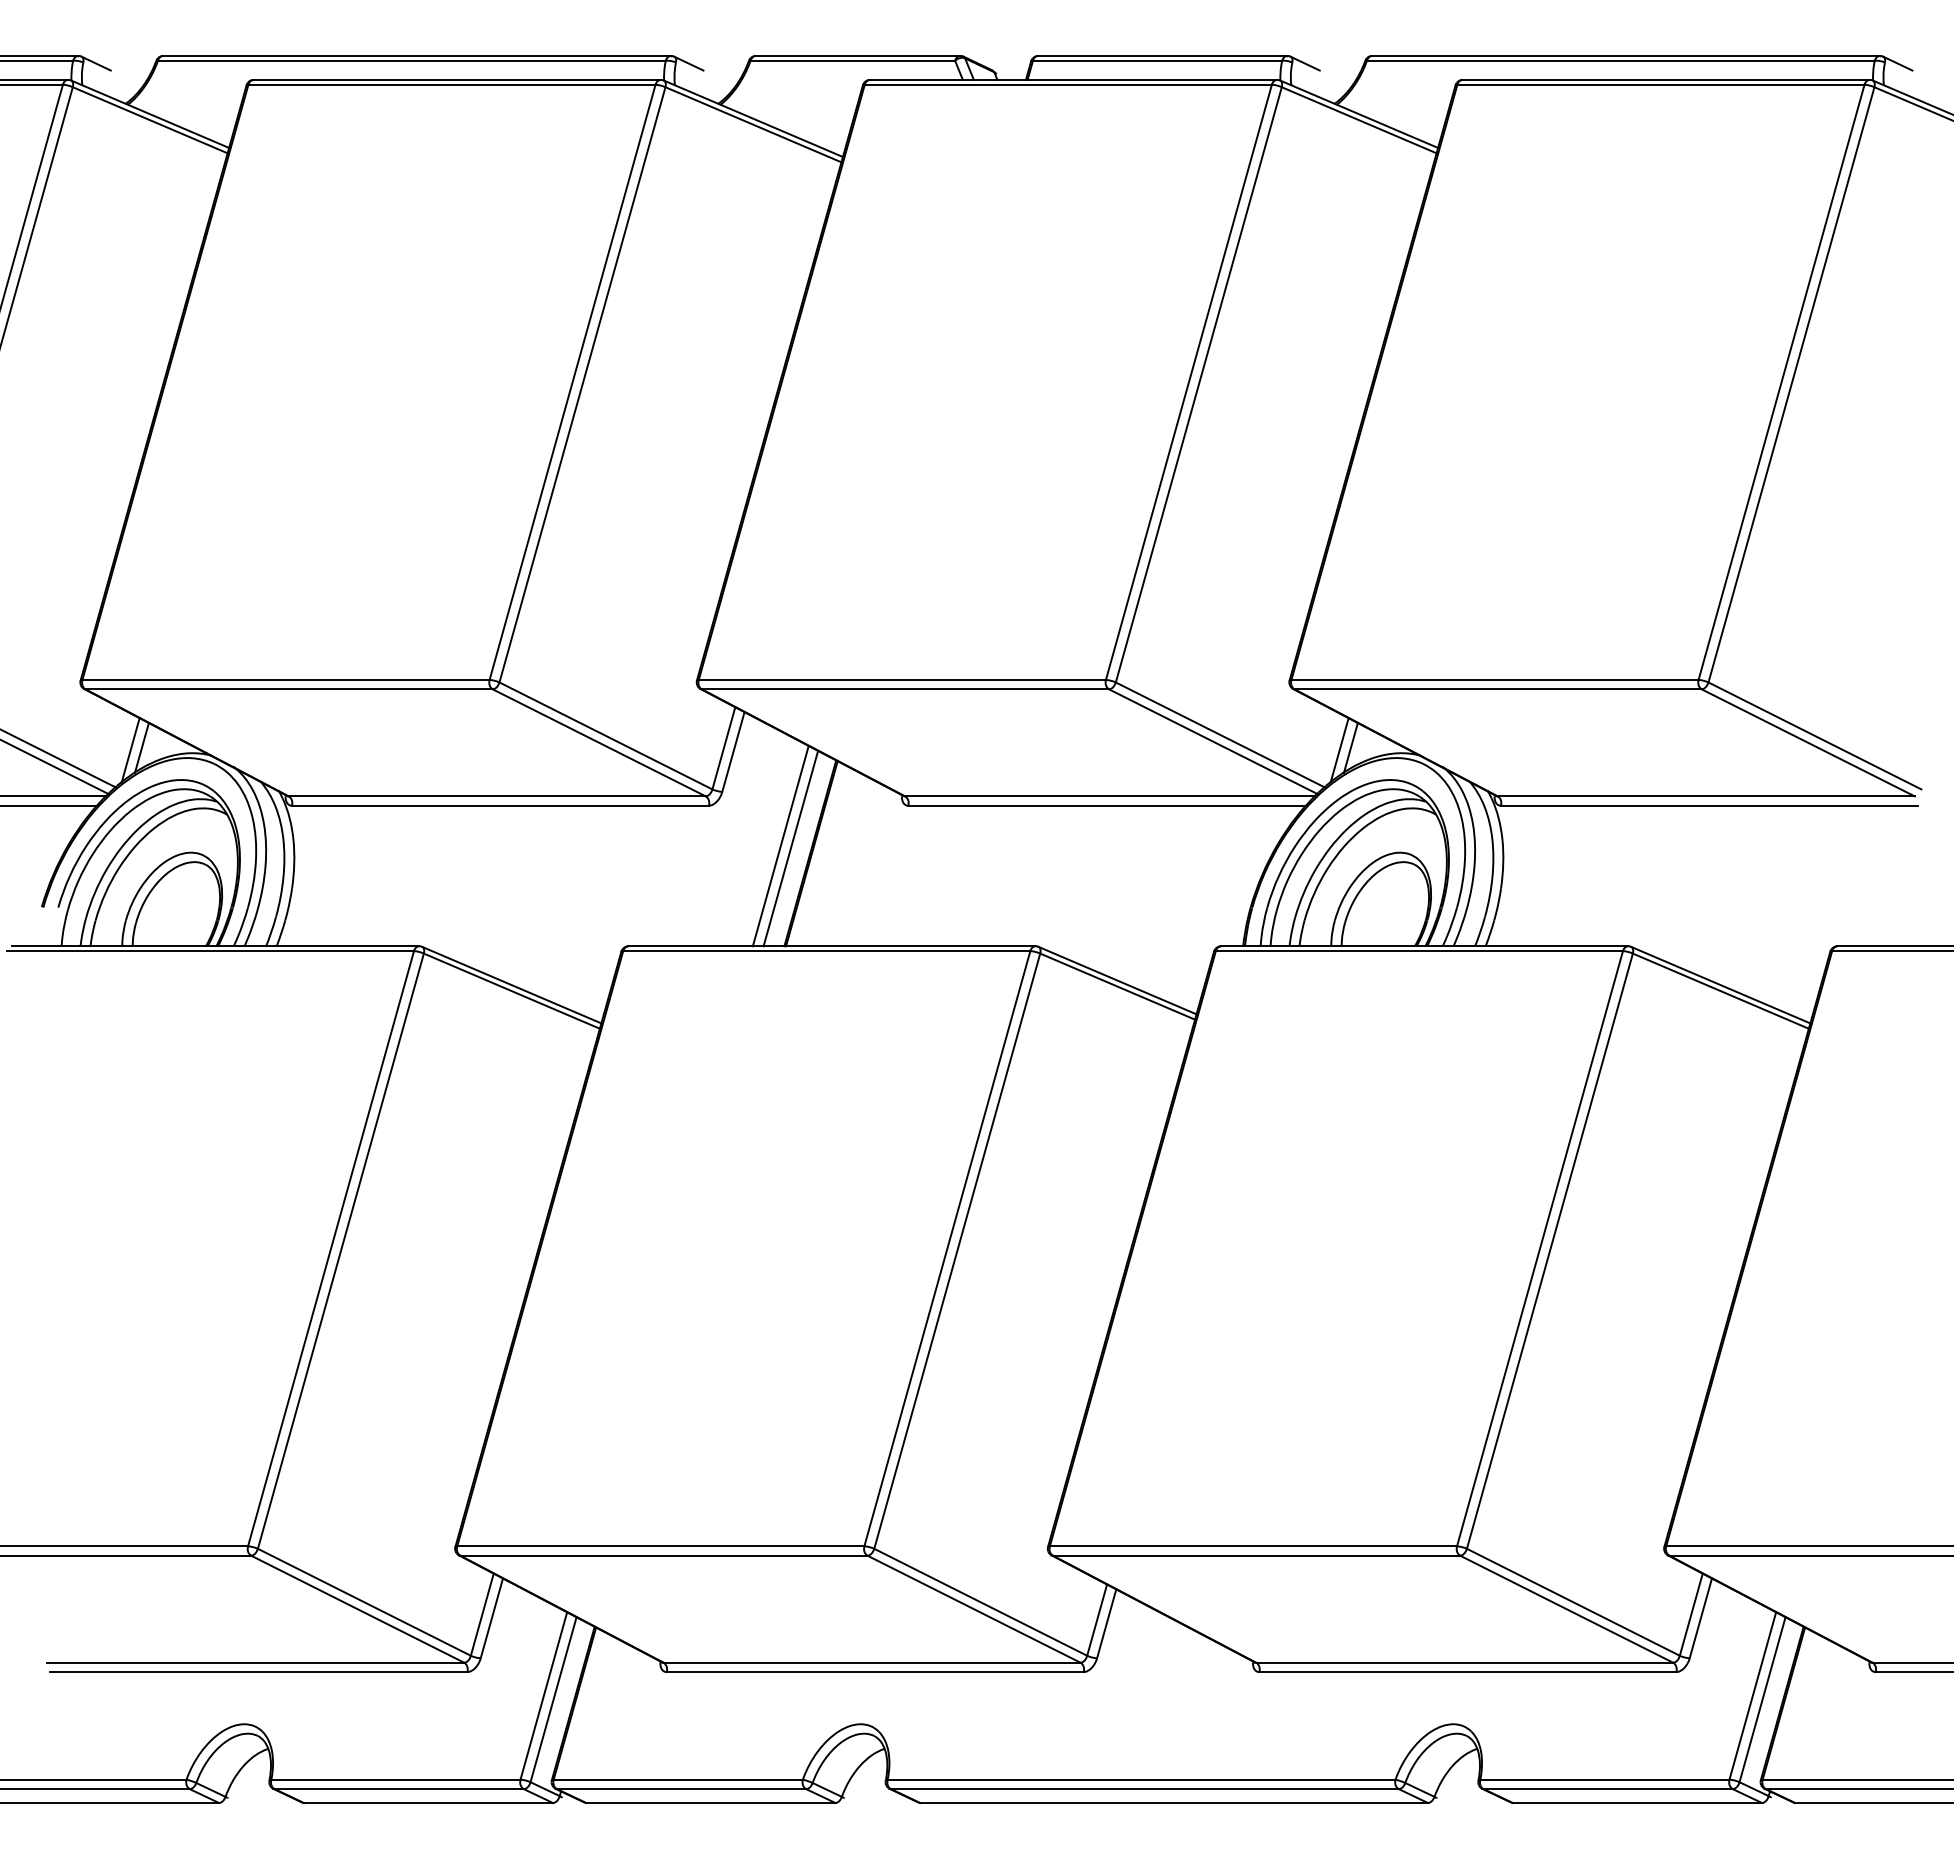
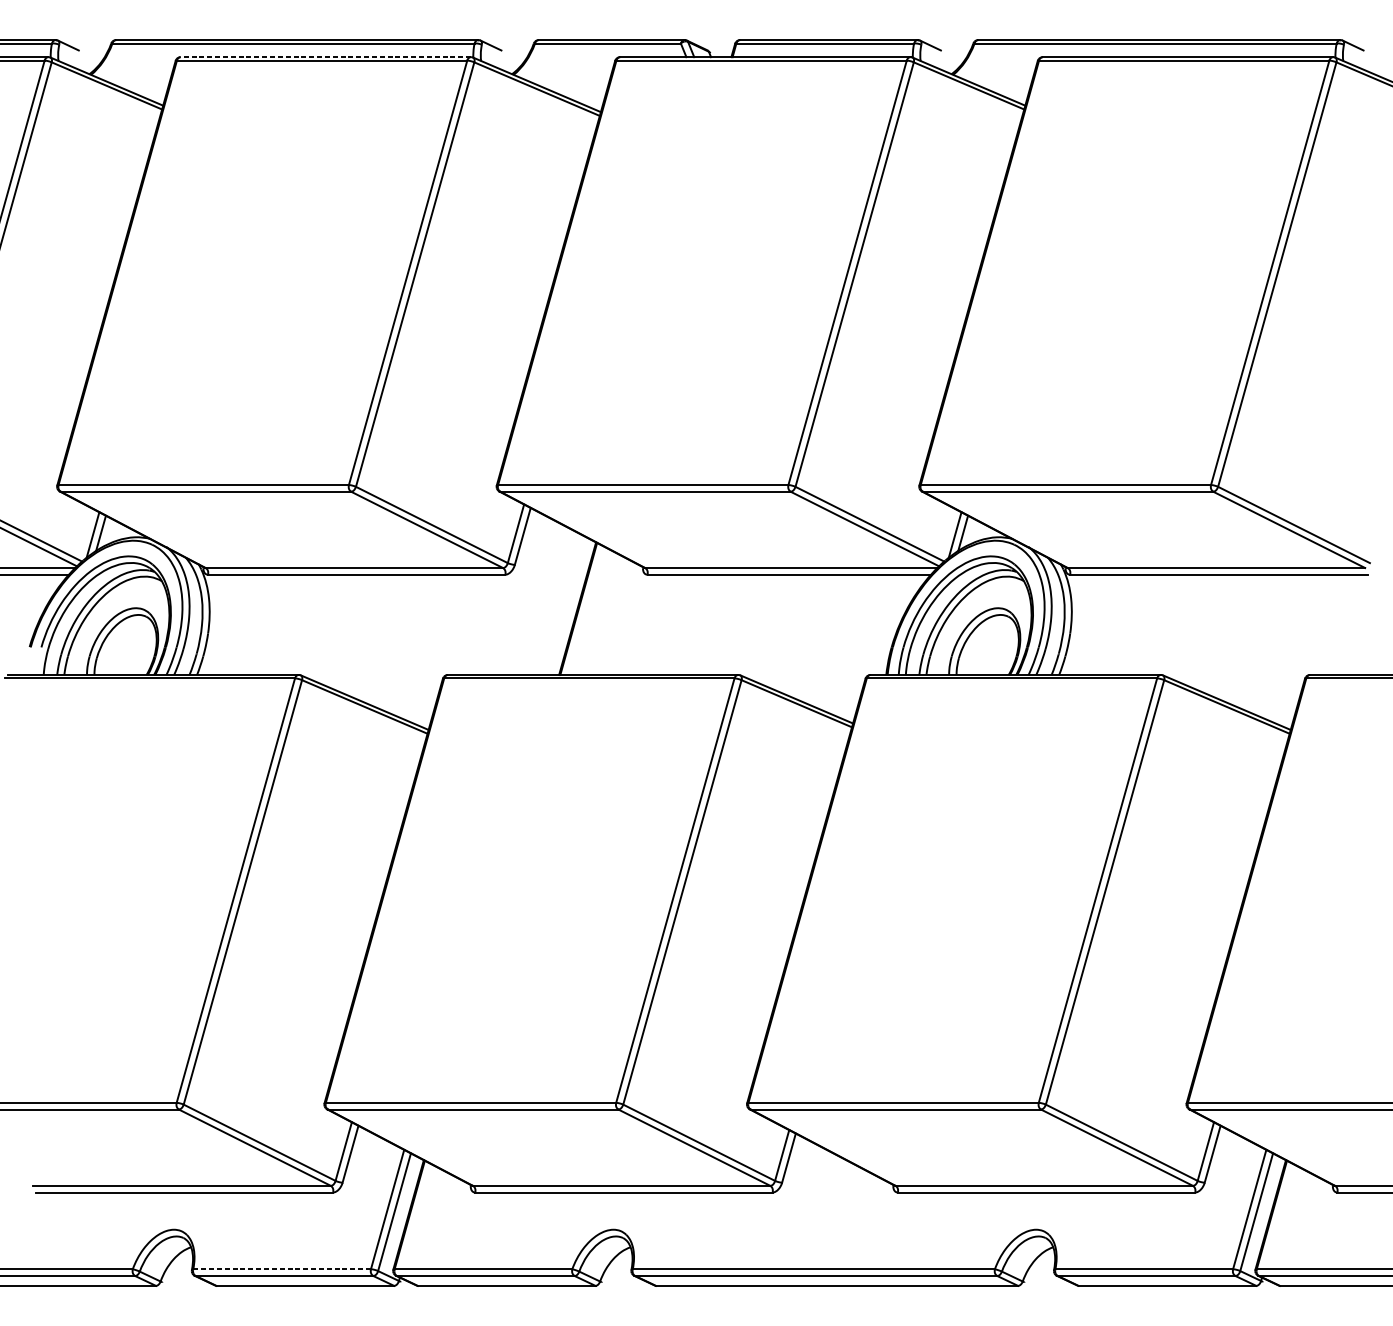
line: (457, 79) -> (326, 56), solid -> dashed
line: (780, 845) -> (556, 603), removed
line: (790, 848) -> (563, 605), removed
line: (395, 1779) -> (281, 1269), solid -> dashed

